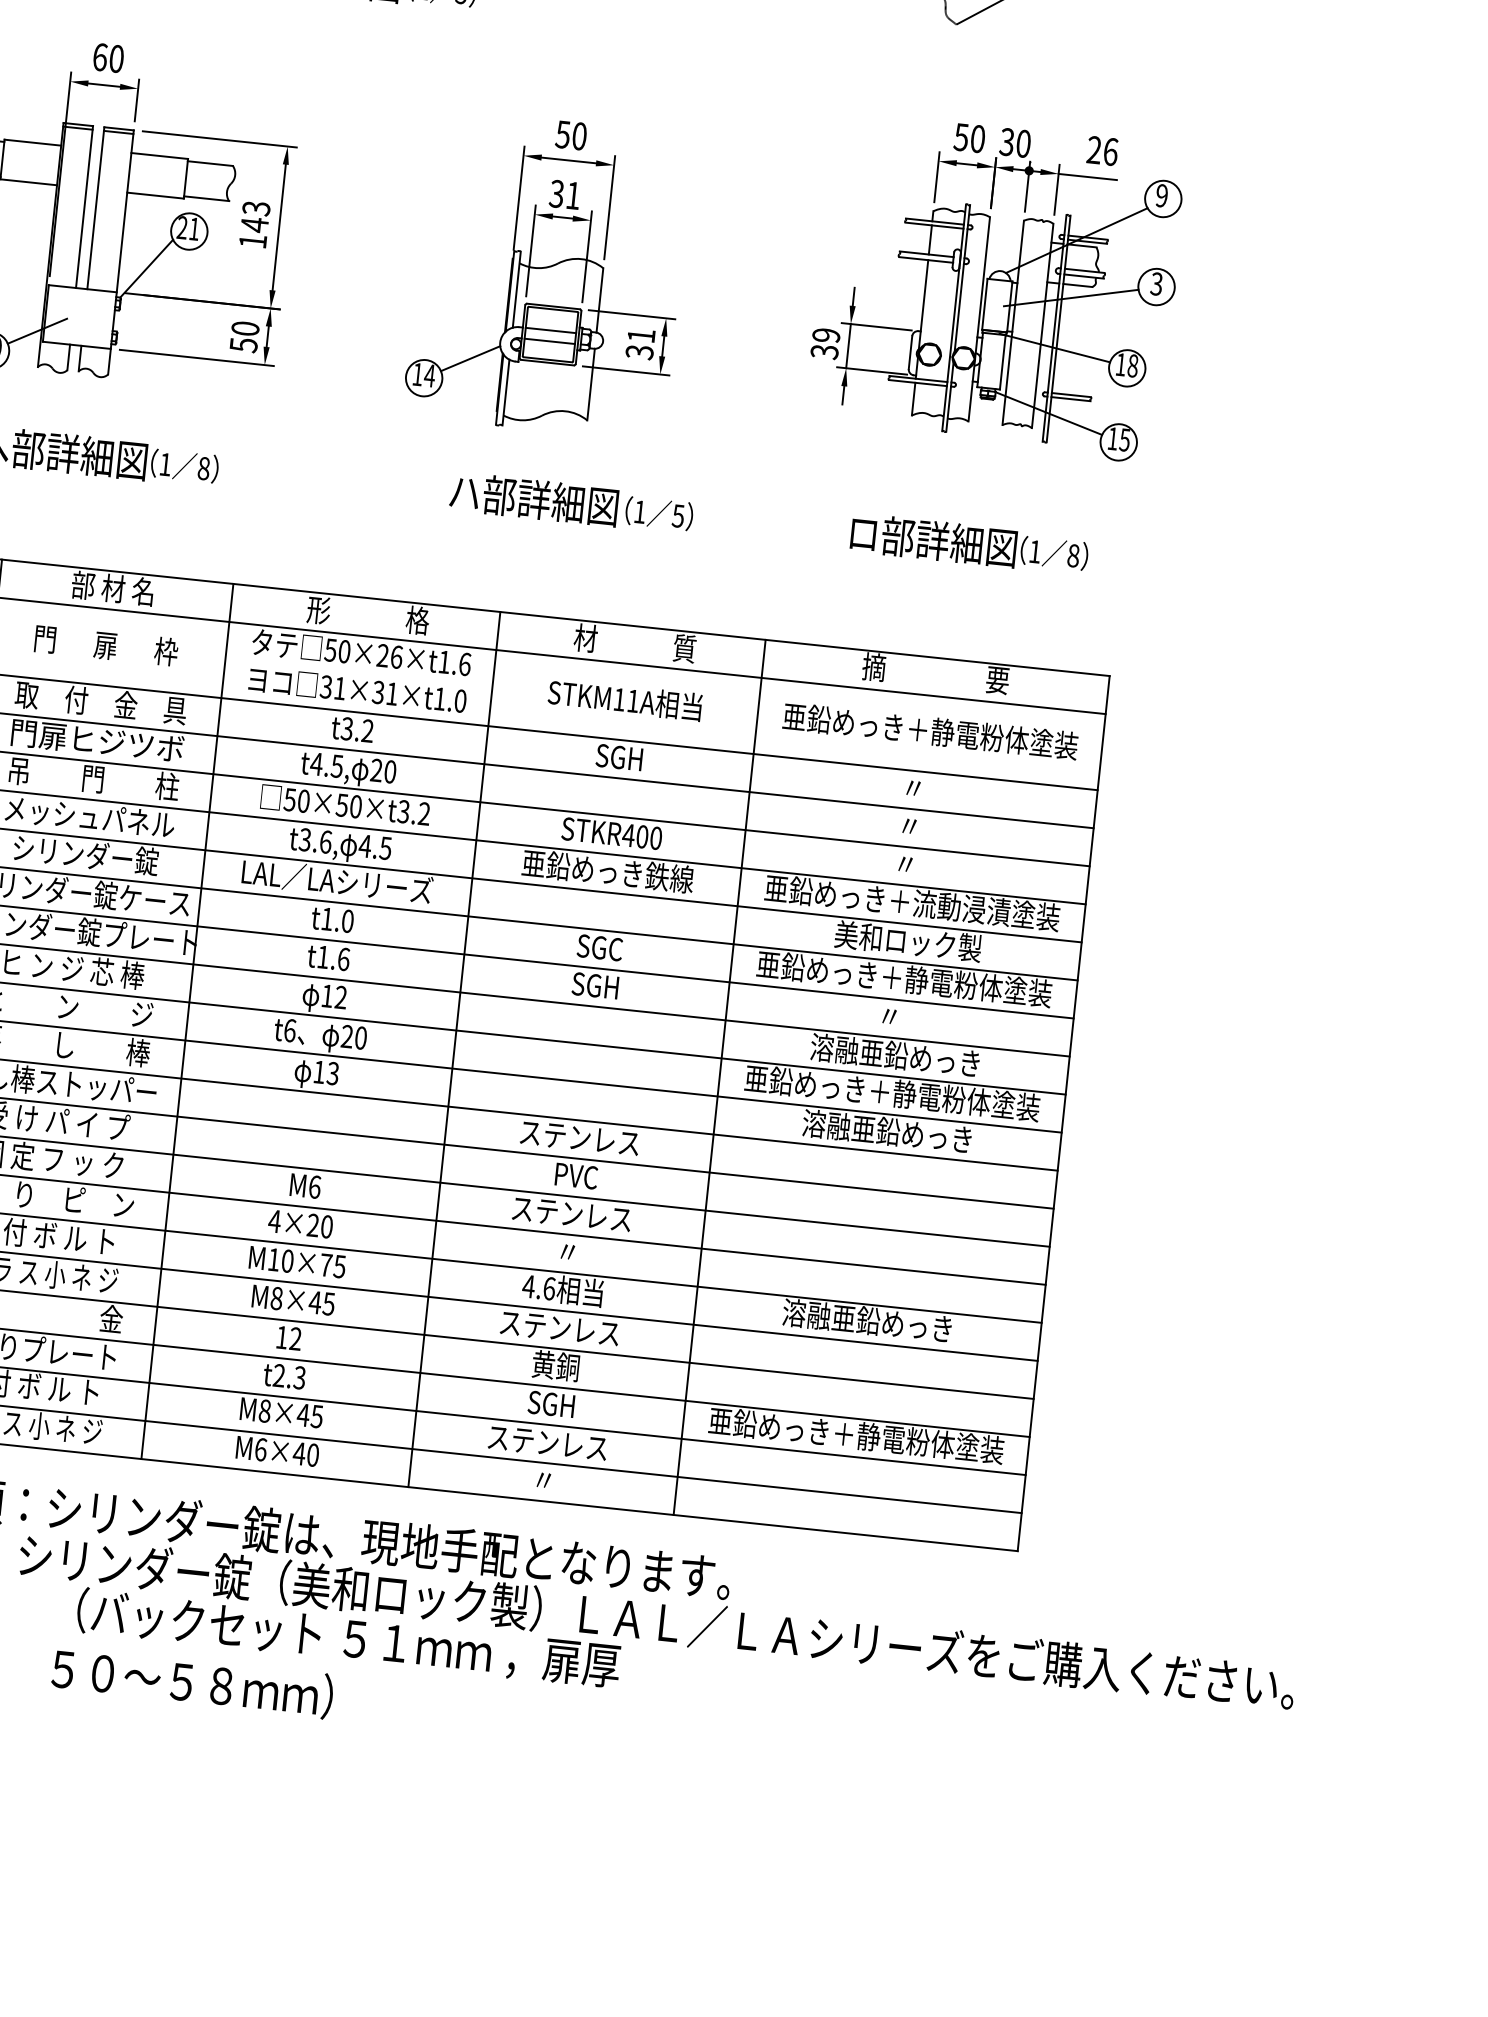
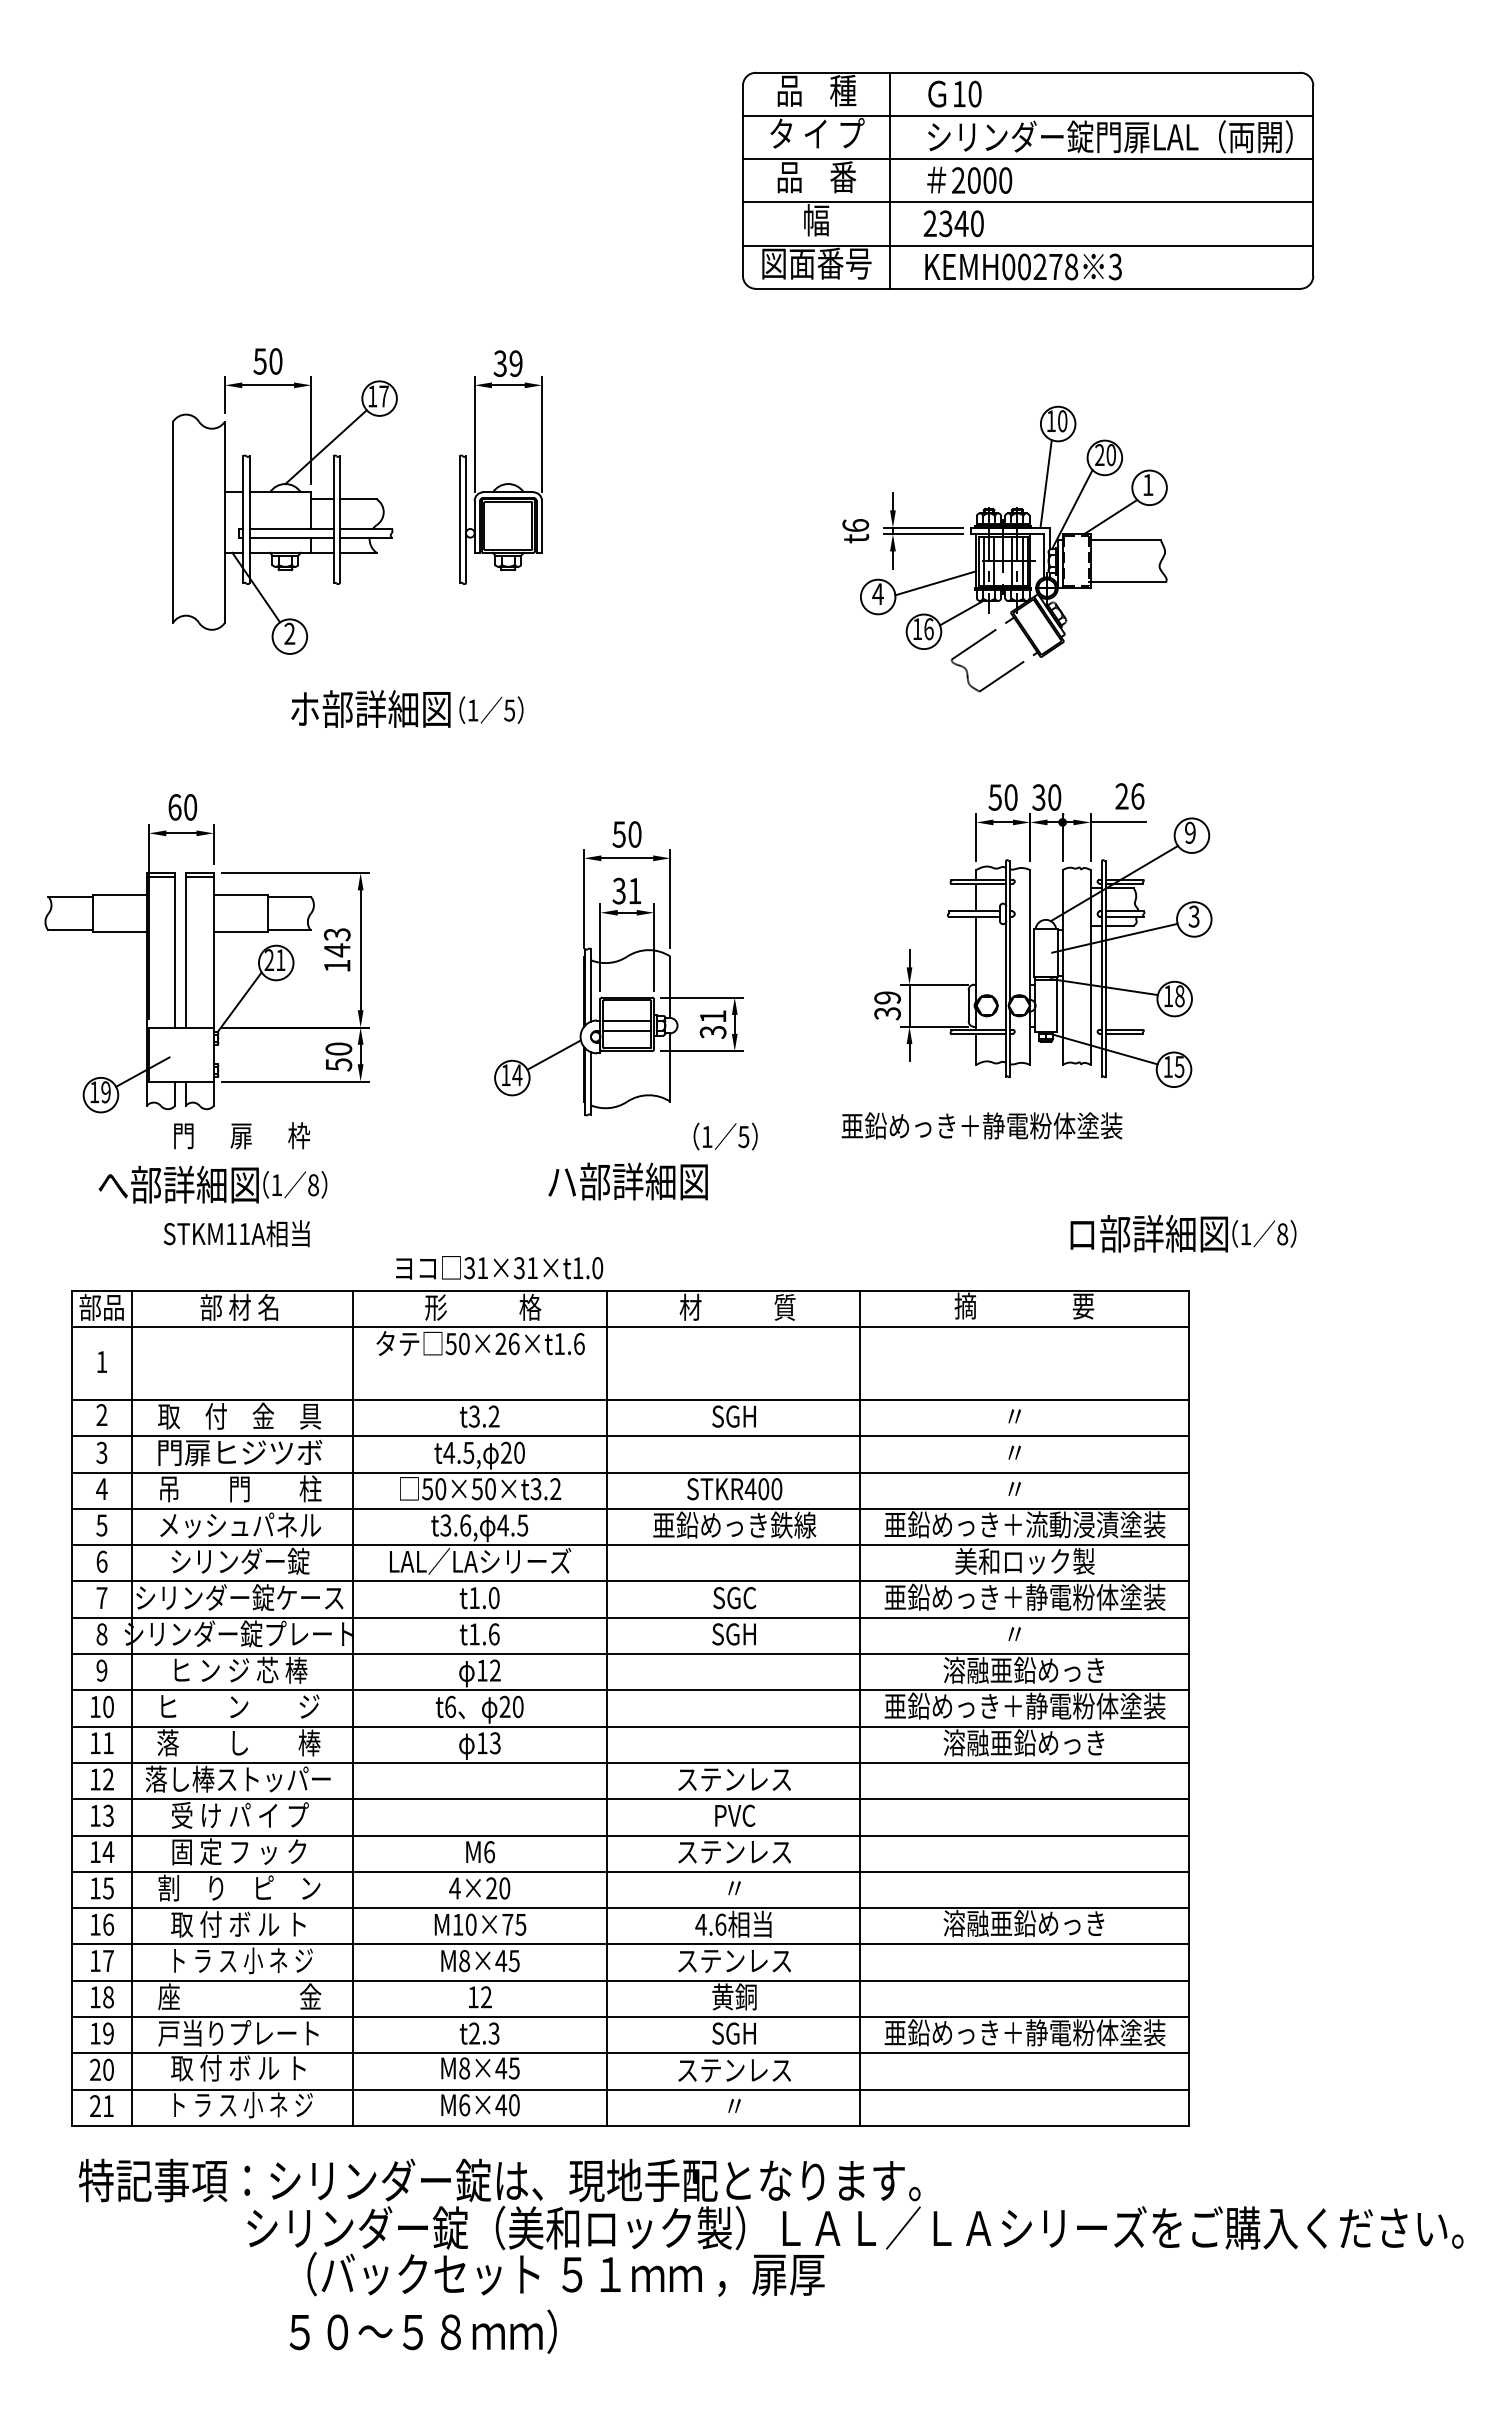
text: (659, 513) -> (725, 1136), moved
text: (969, 544) -> (1183, 1233), moved
text: (106, 645) -> (242, 1135), moved
text: (357, 689) -> (499, 1267), moved
text: (624, 699) -> (236, 1233), moved
text: (929, 730) -> (981, 1125), moved

